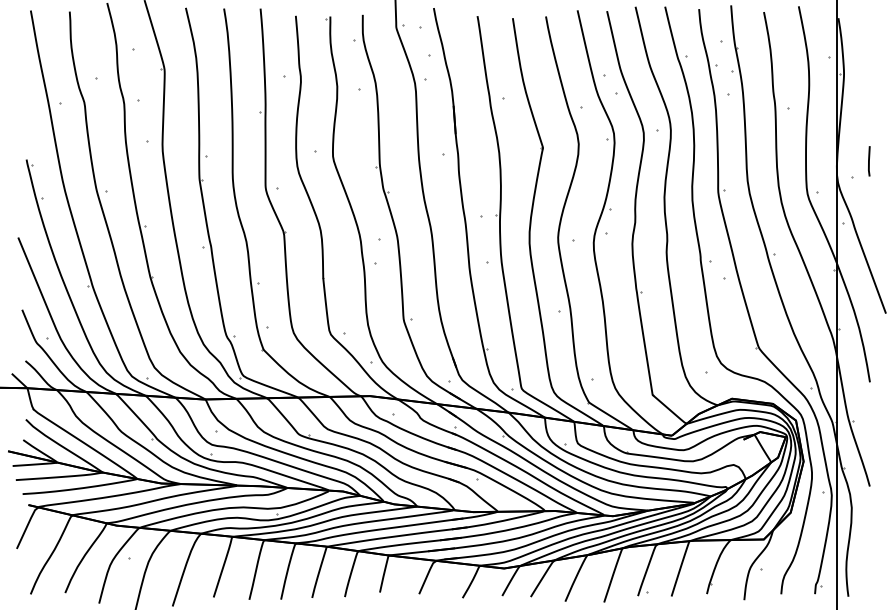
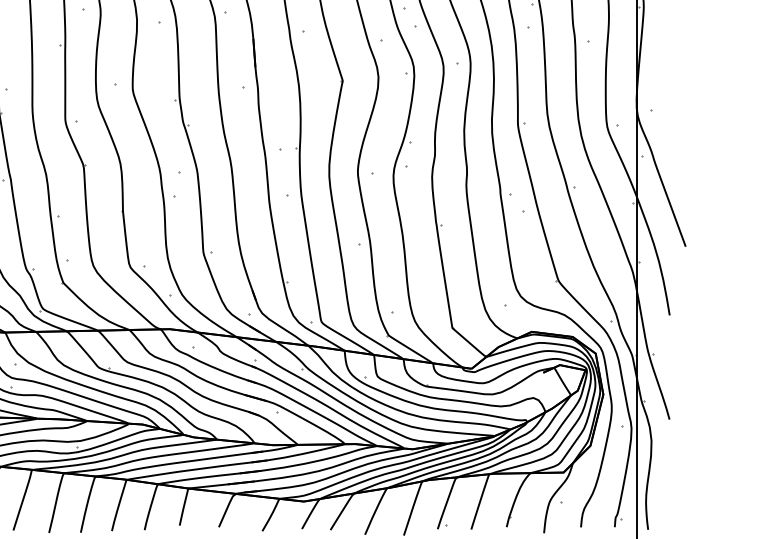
line: (869, 161) -> (669, 94), removed

